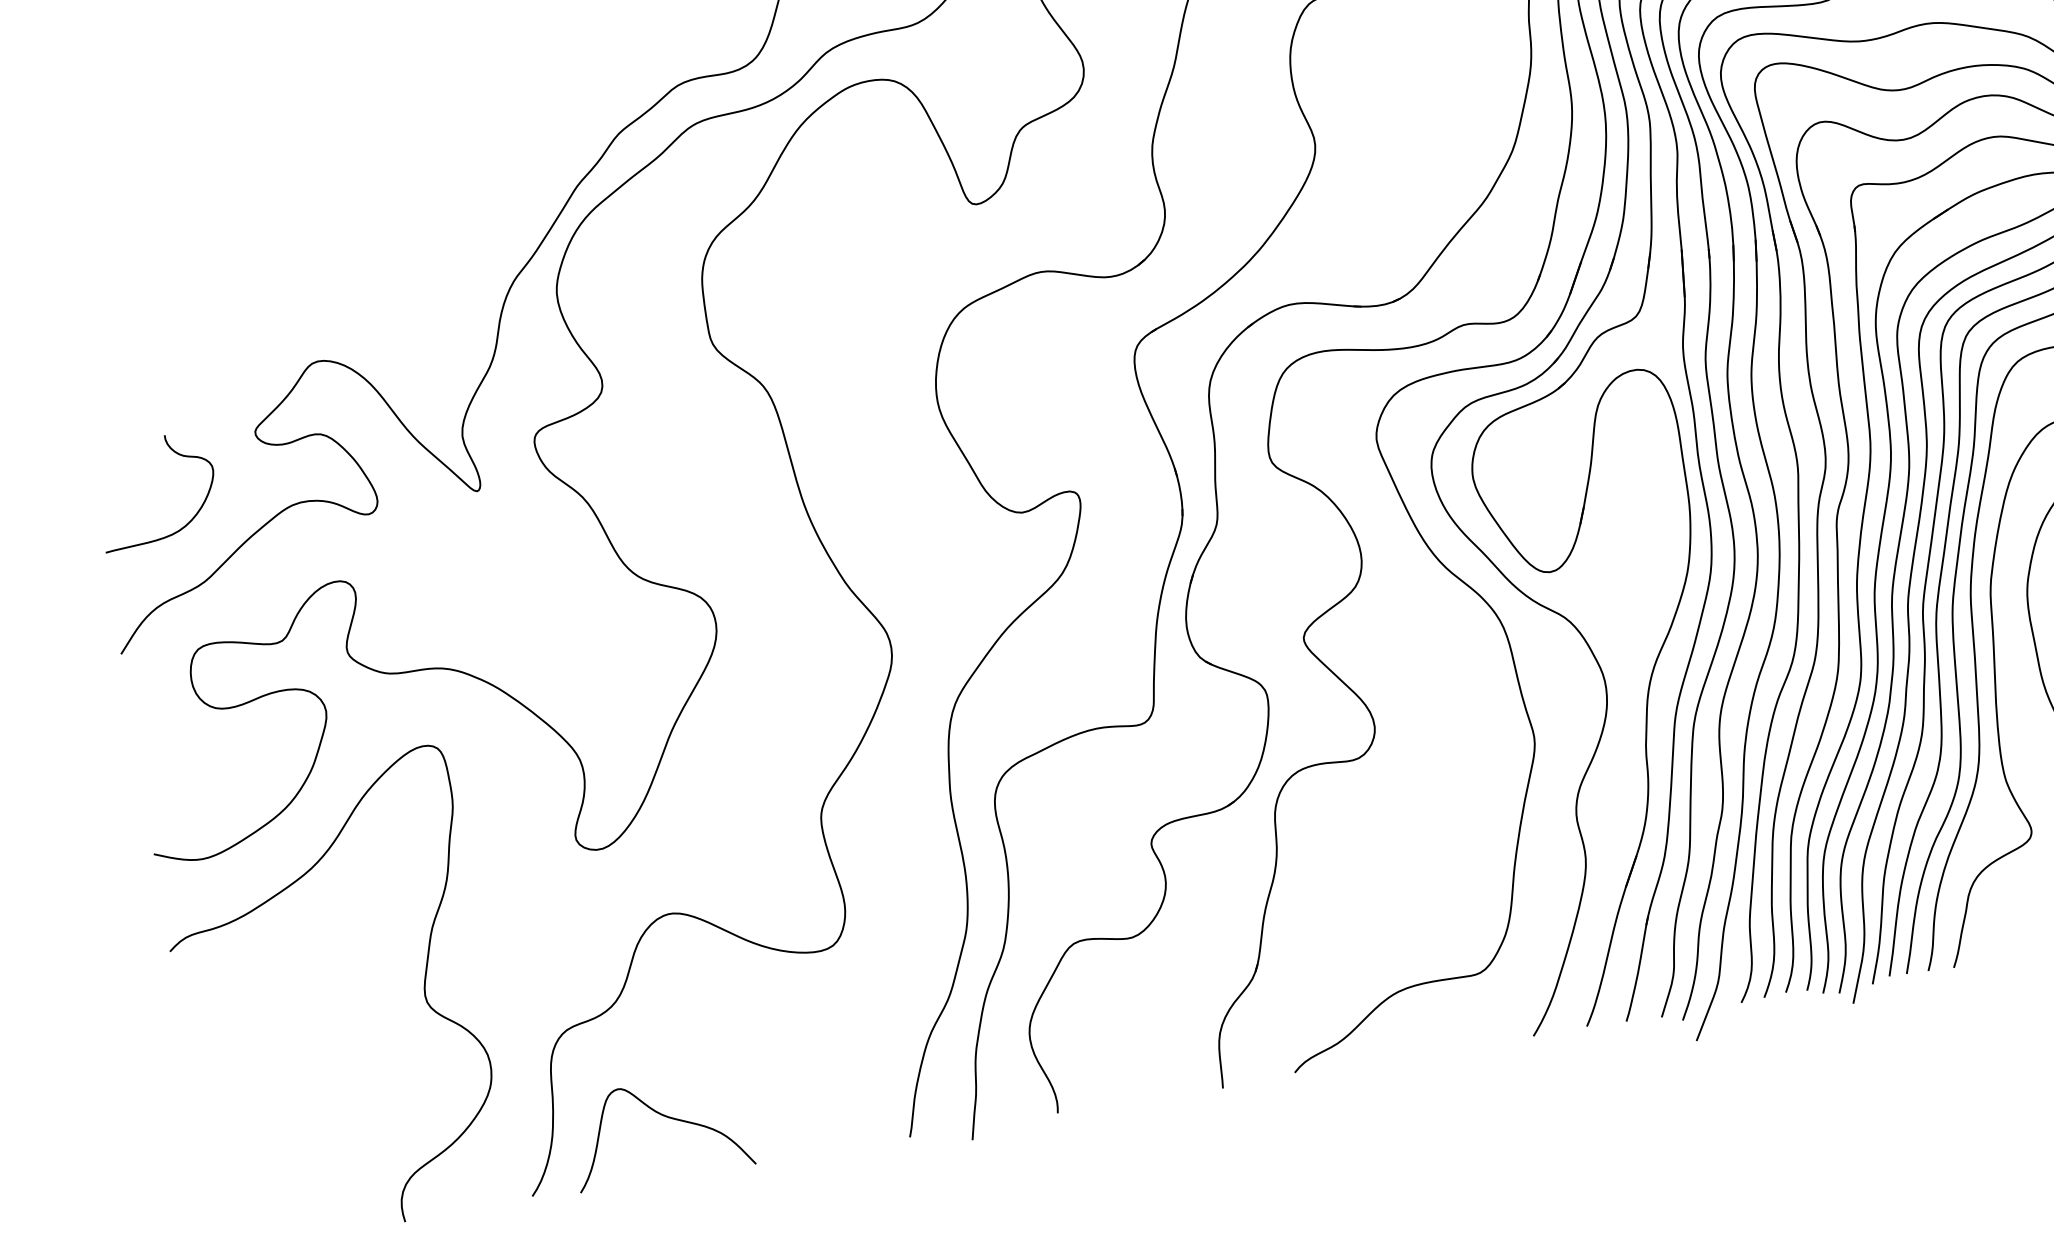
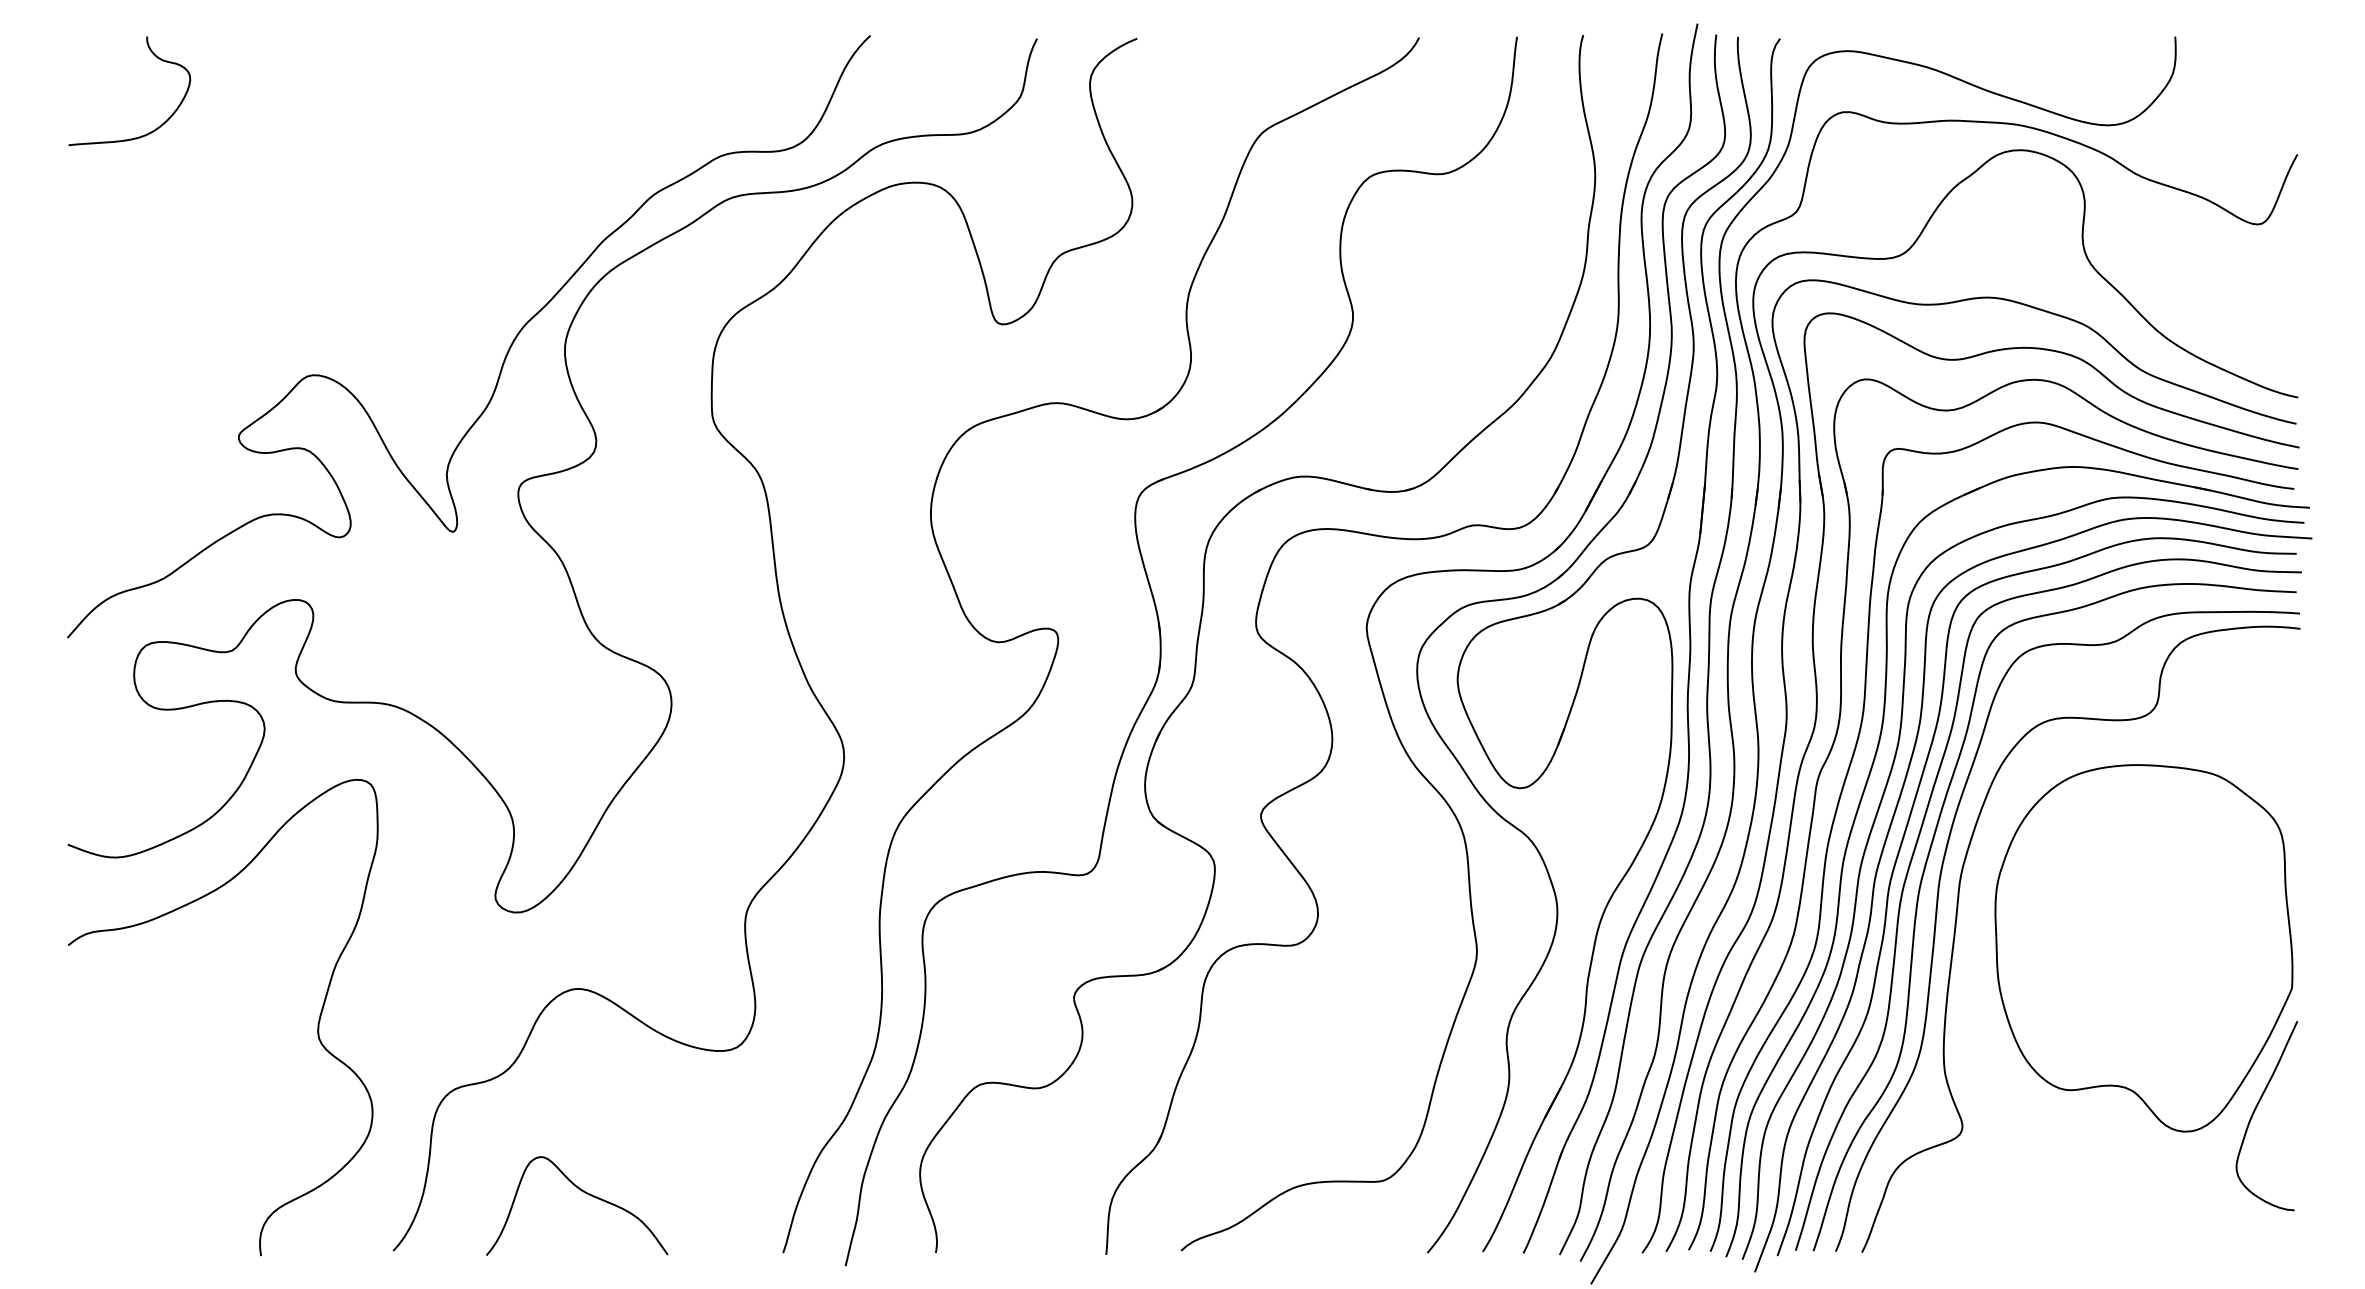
curve: (173, 452) -> (153, 55), moved
curve: (667, 1118) -> (586, 1194), moved

